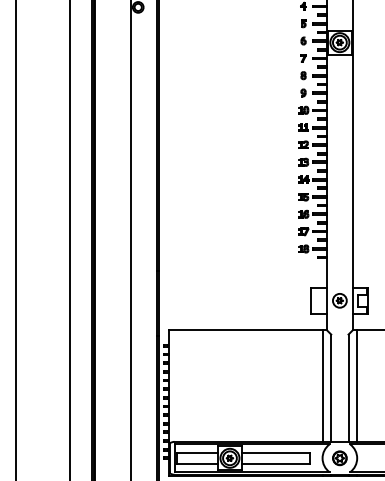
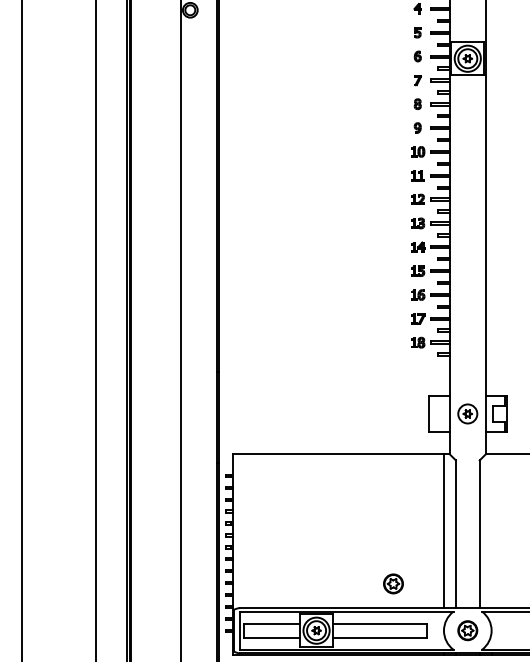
line: (357, 385) -> (492, 530), removed
part: (285, 424) -> (392, 584), added

